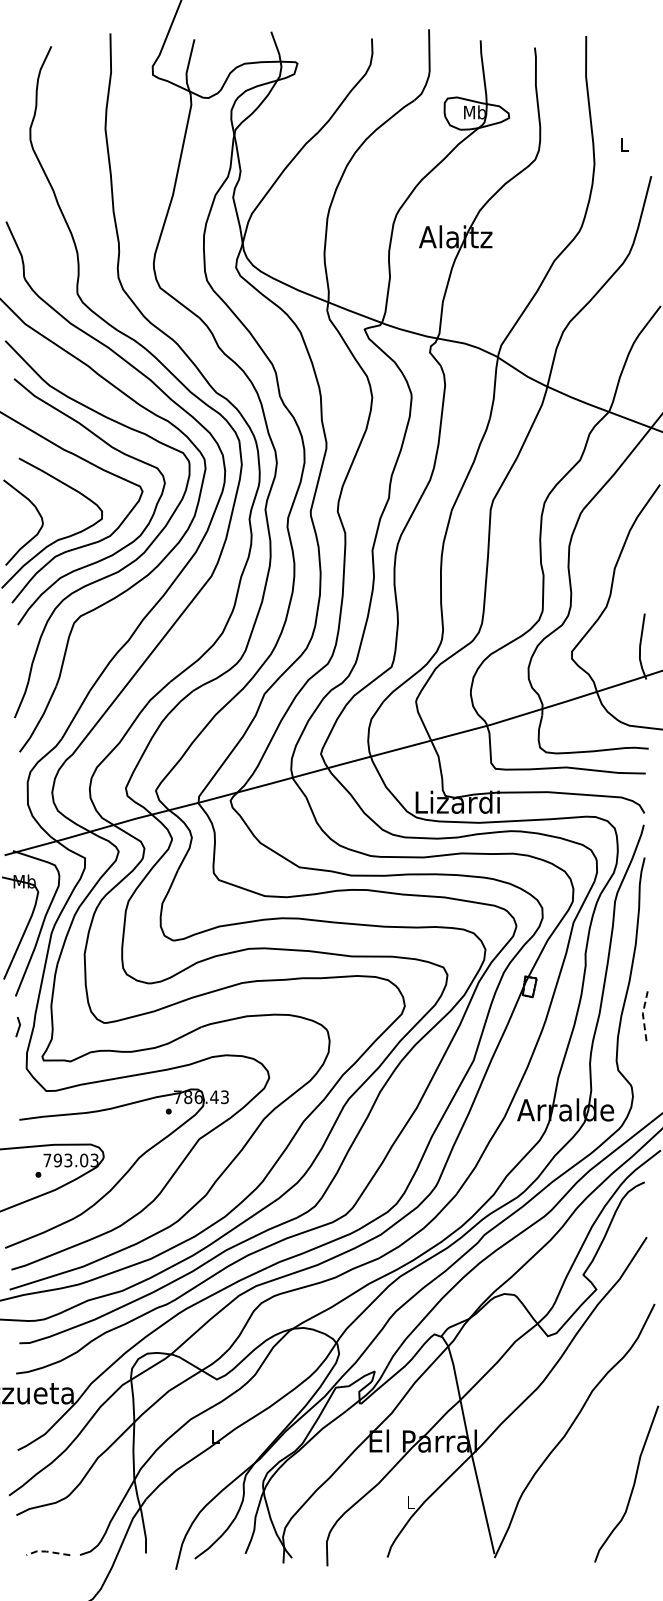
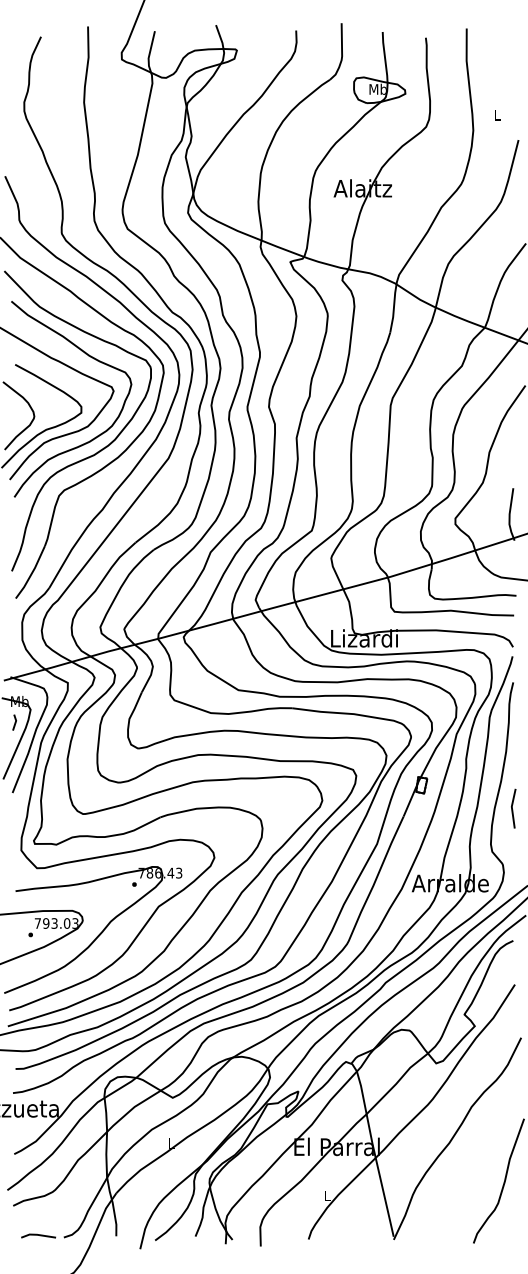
line: (643, 1015) -> (512, 808), dashed -> solid
line: (18, 1027) -> (14, 722), moved
line: (46, 1551) -> (37, 1234), dashed -> solid

